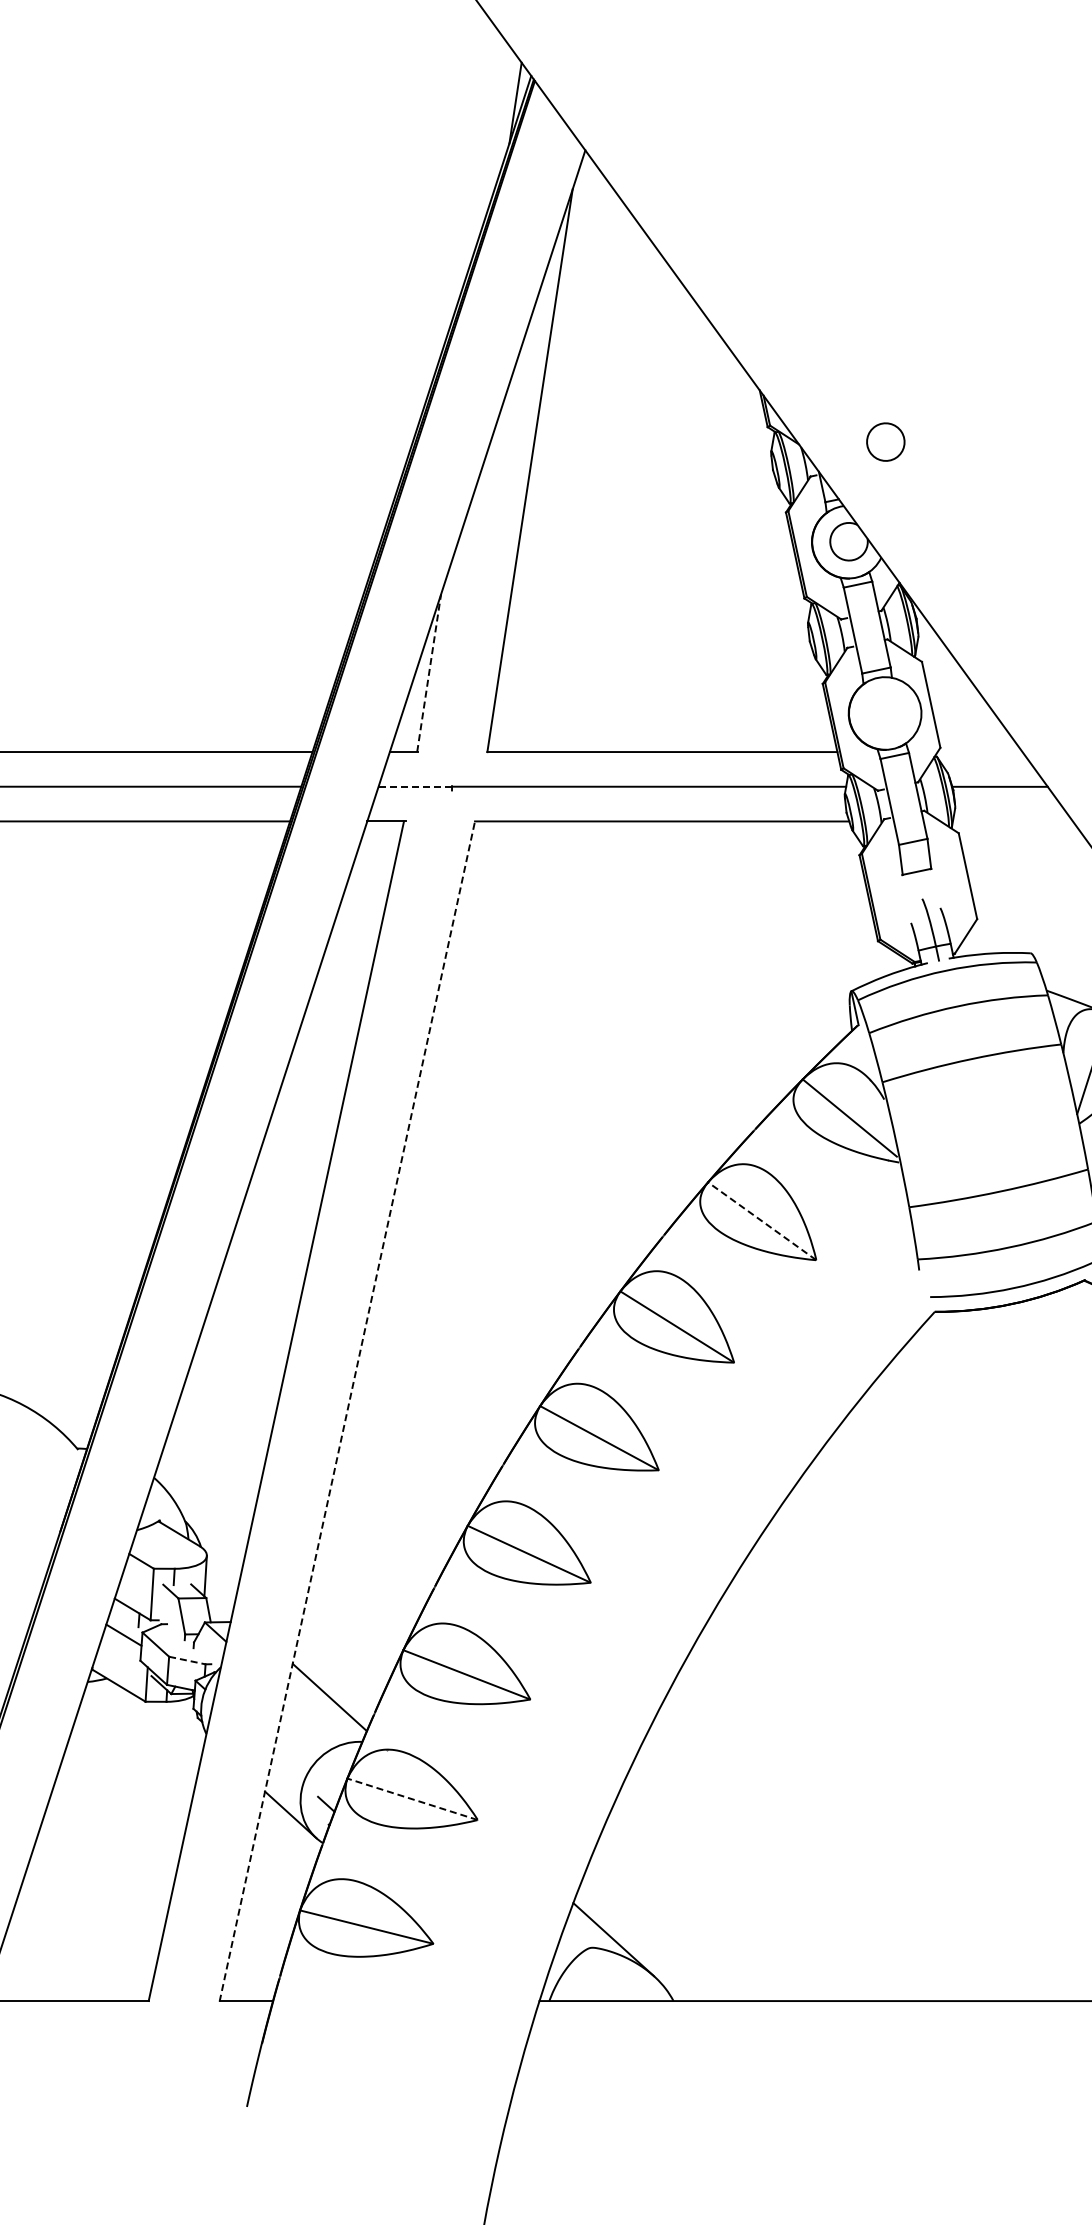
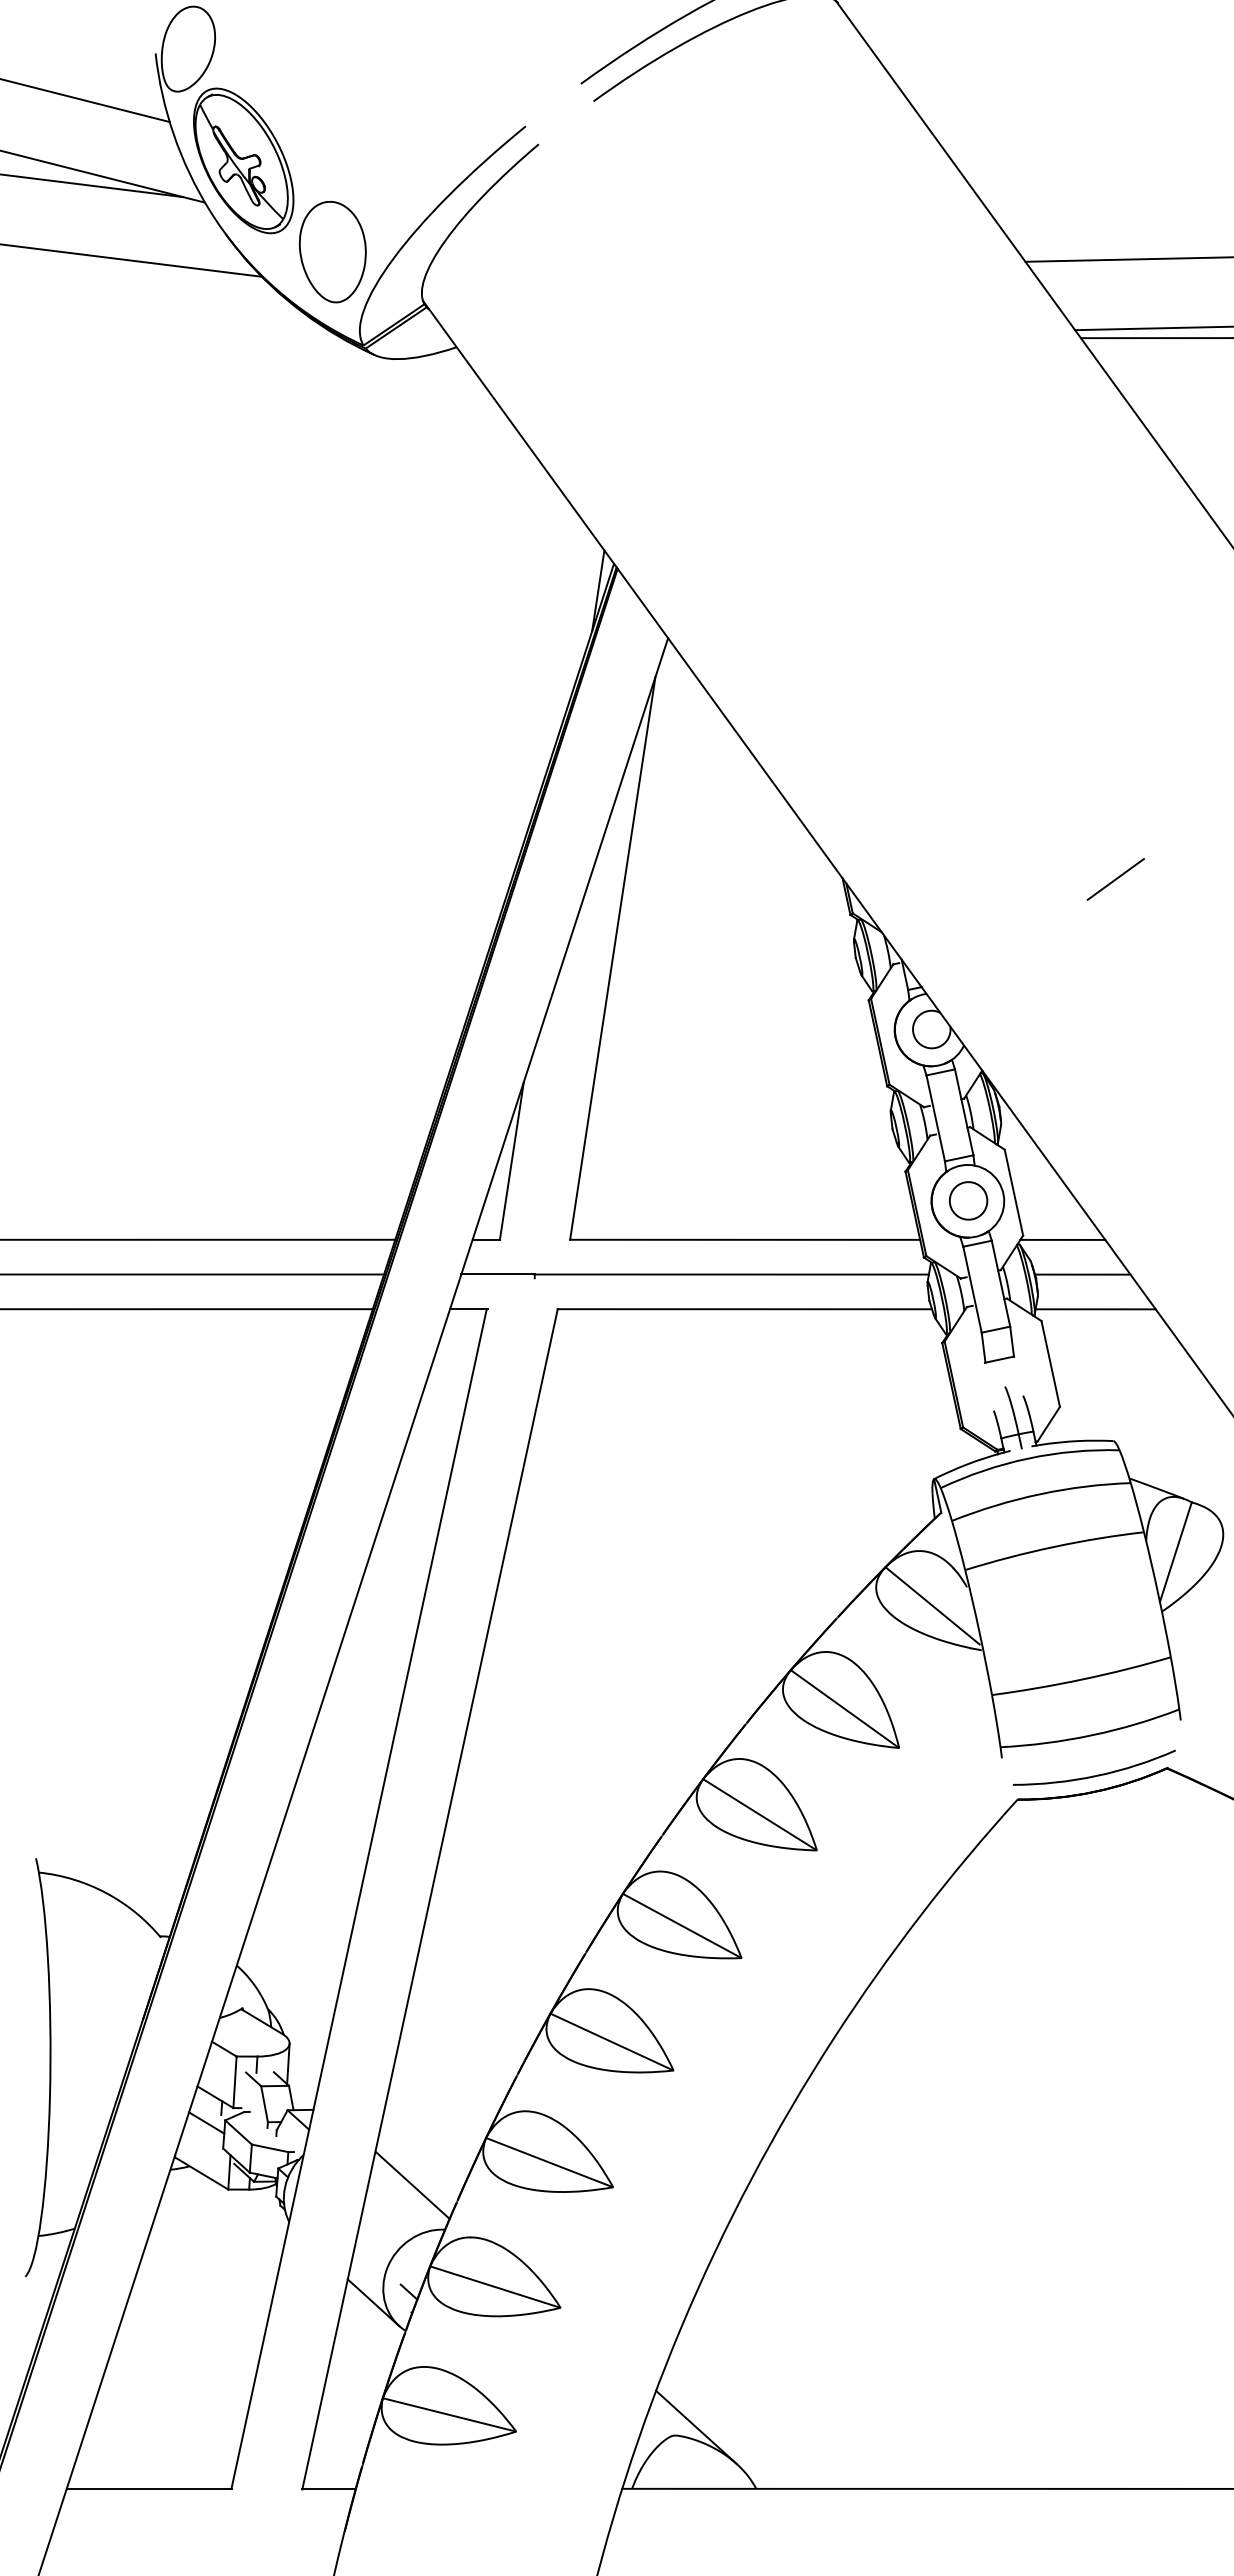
line: (1032, 391) -> (1115, 879), added
part: (885, 441) -> (968, 1200), moved
line: (428, 672) -> (511, 1160), dashed -> solid
line: (979, 751) -> (1062, 1239), added
line: (415, 786) -> (498, 1274), dashed -> solid
line: (1012, 821) -> (1095, 1309), added
line: (761, 1220) -> (844, 1708), dashed -> solid
line: (347, 1411) -> (430, 1899), dashed -> solid
line: (187, 1660) -> (270, 2148), dashed -> solid
line: (411, 1798) -> (494, 2286), dashed -> solid

